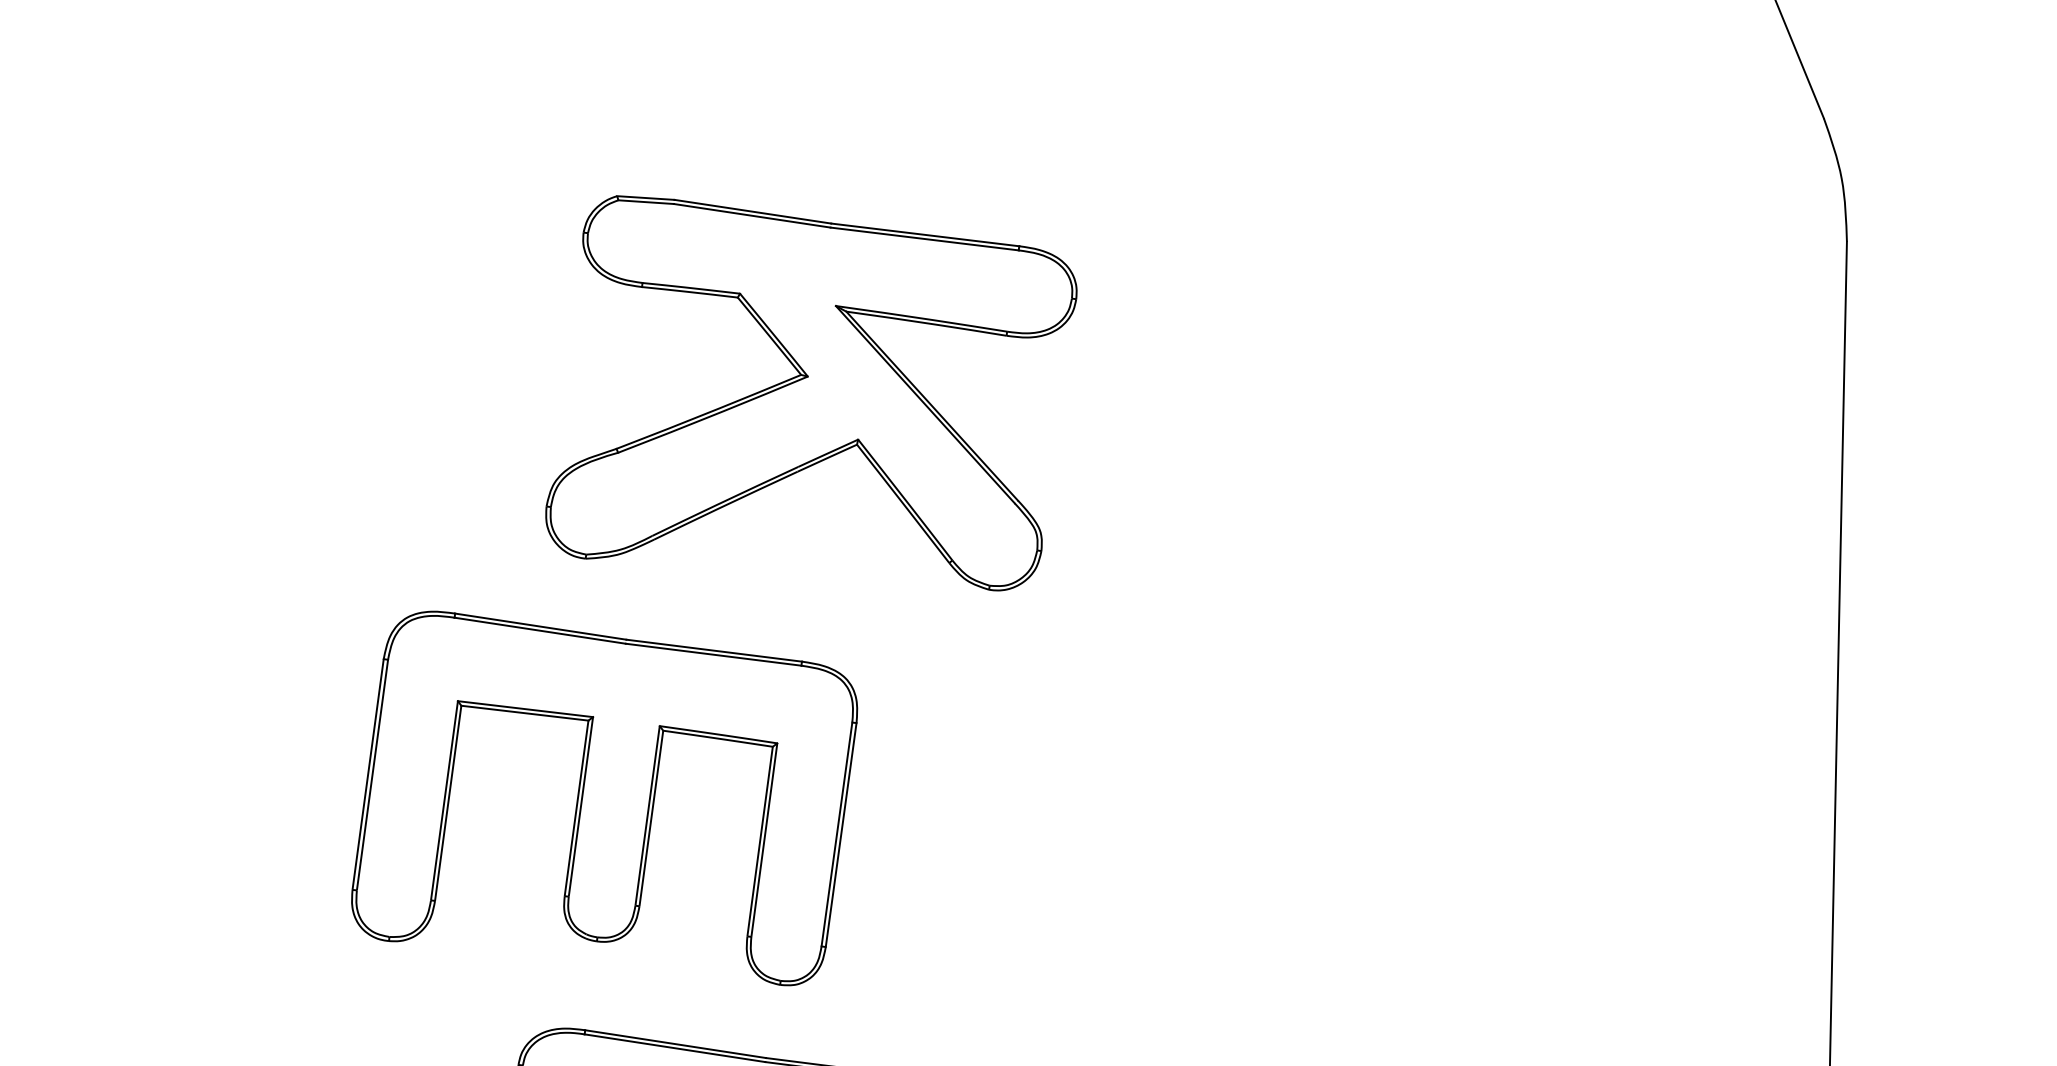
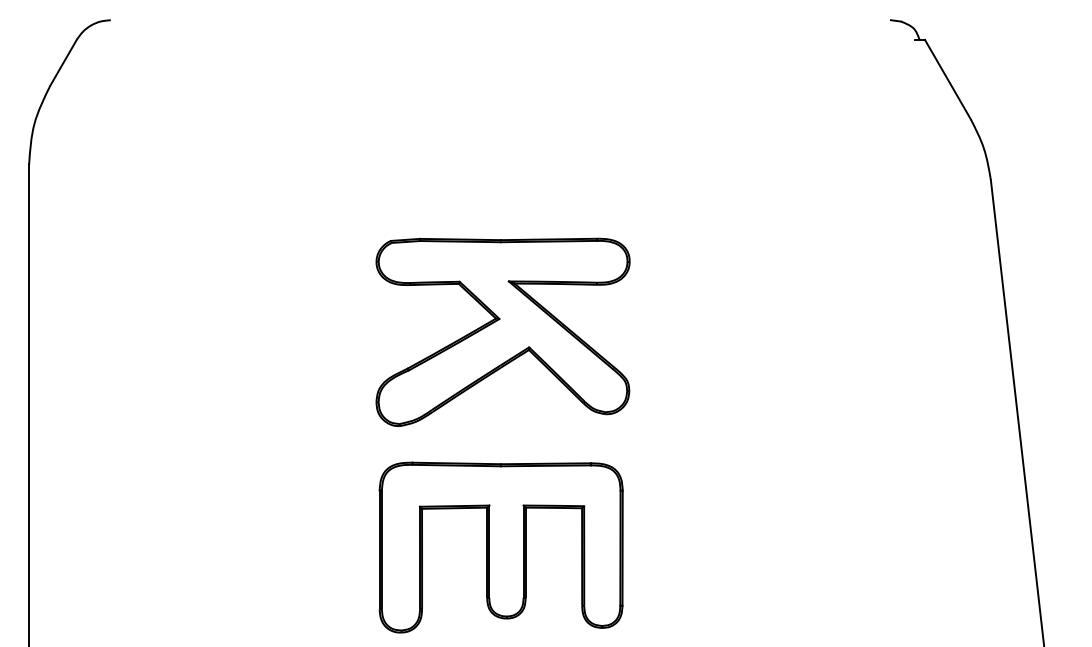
part: (810, 401) -> (502, 331), moved
part: (603, 801) -> (500, 547), moved

